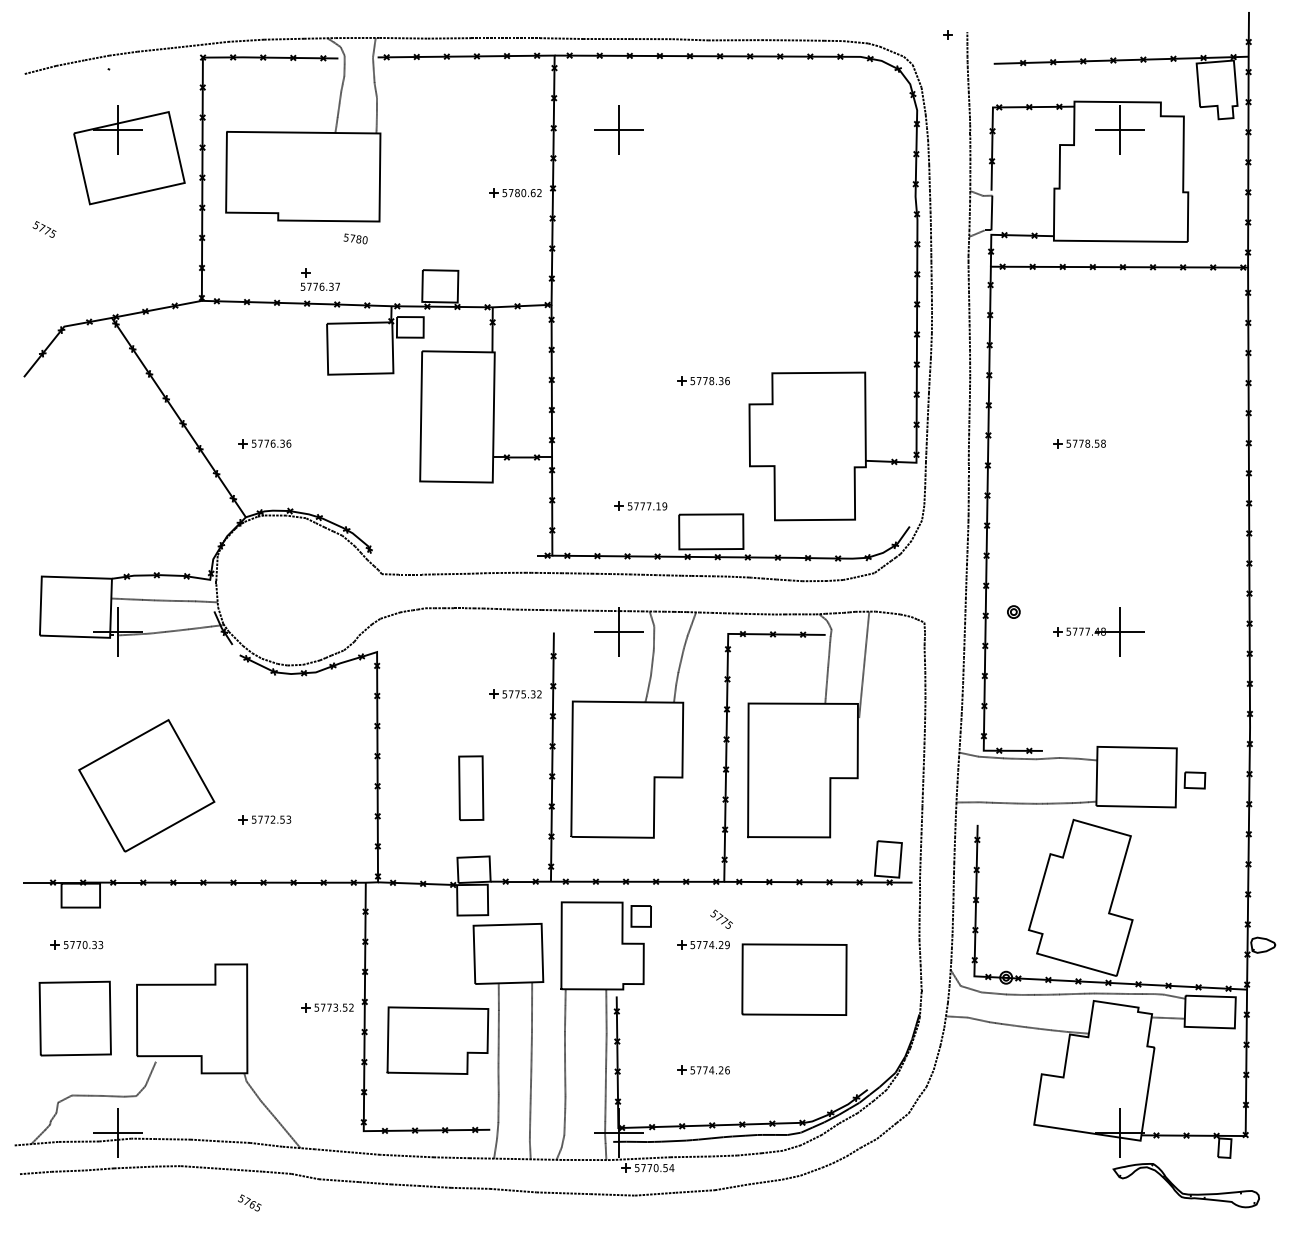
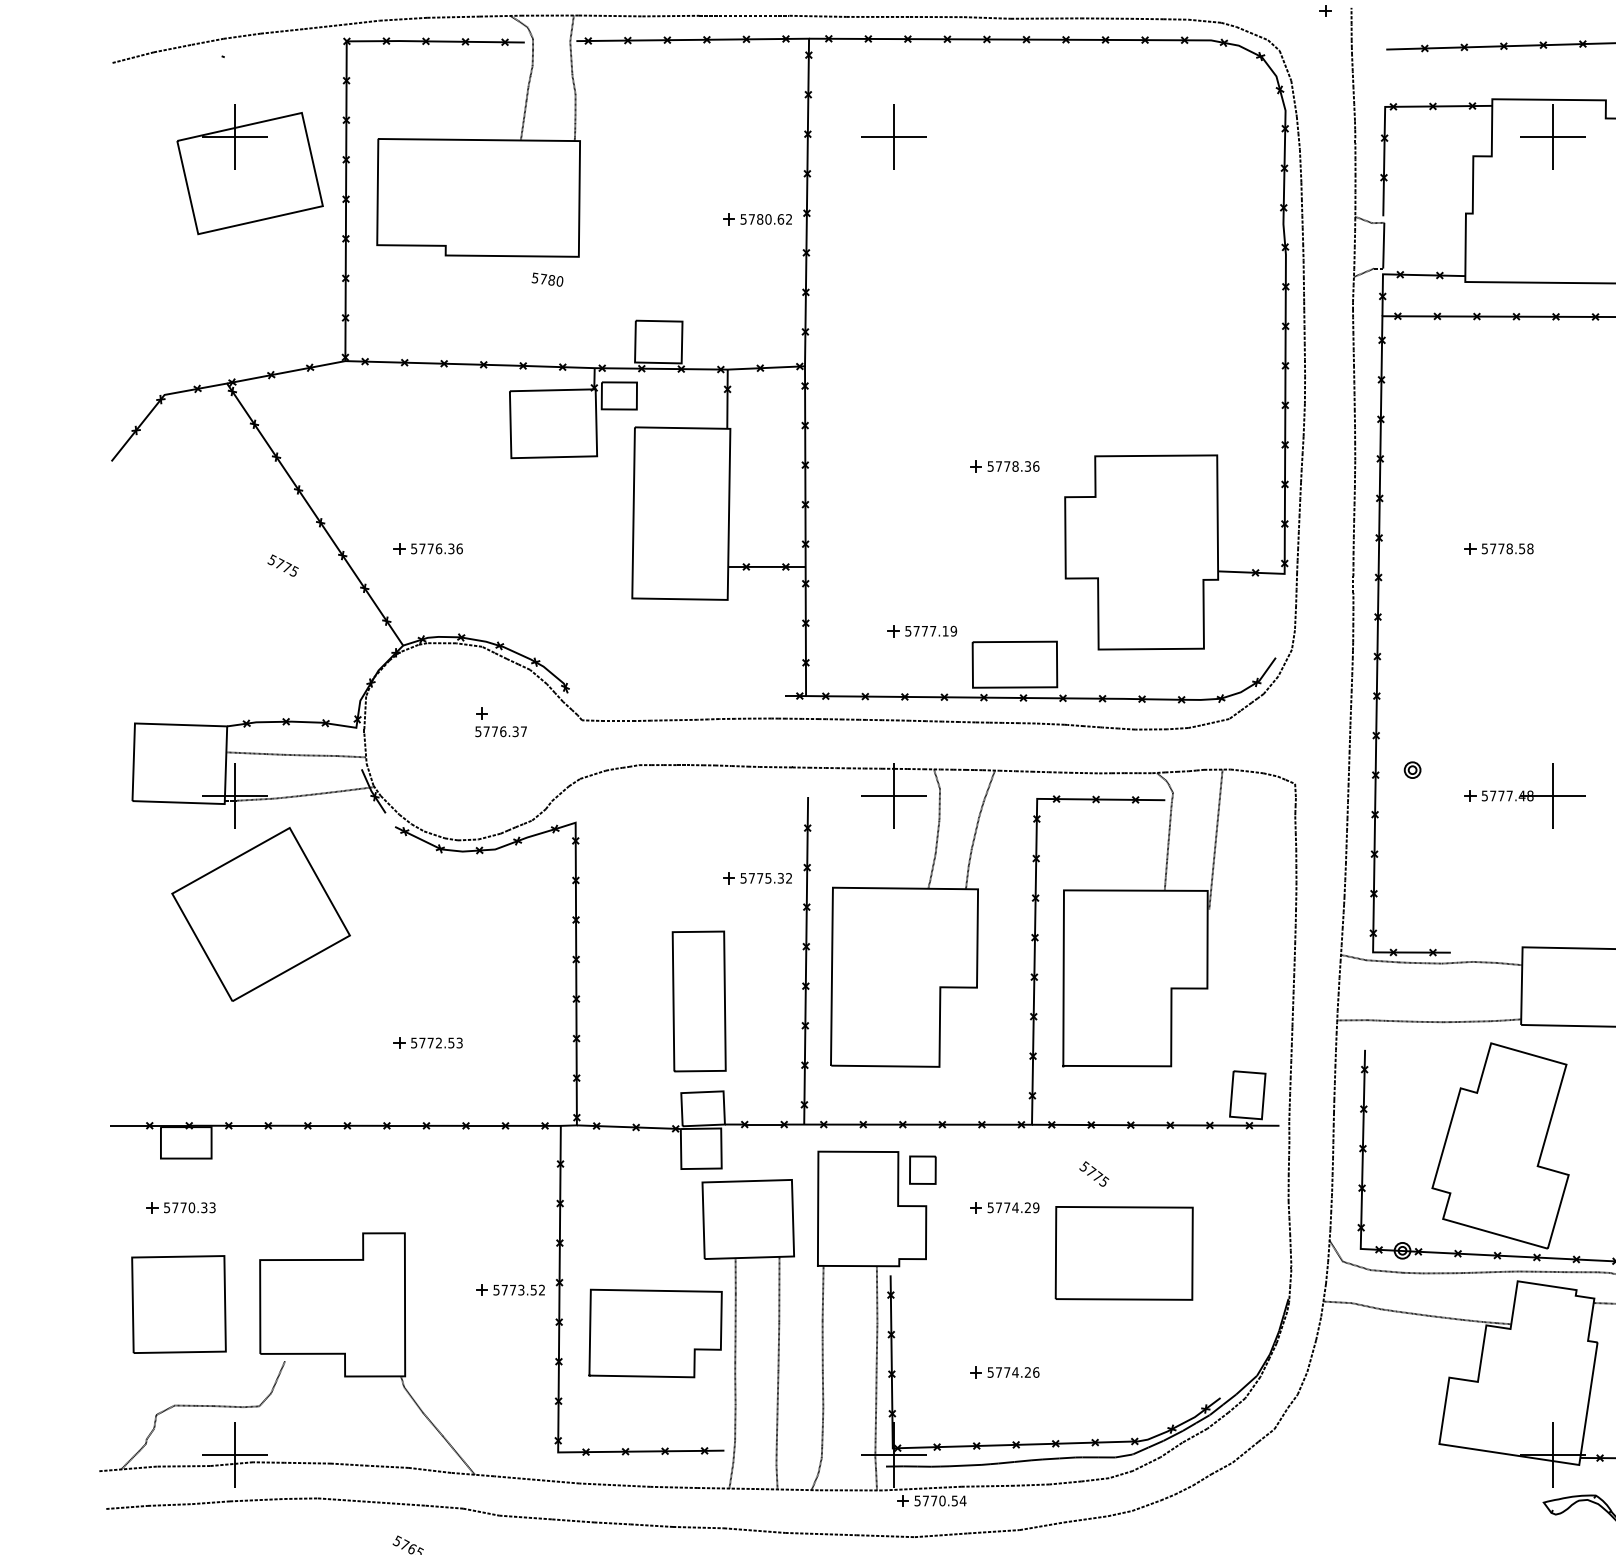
text: (44, 229) -> (283, 565), moved
part: (319, 279) -> (499, 722), moved
part: (146, 785) -> (260, 913), moved
part: (471, 788) -> (699, 1002), size x1.67
text: (721, 918) -> (1094, 1172), moved

